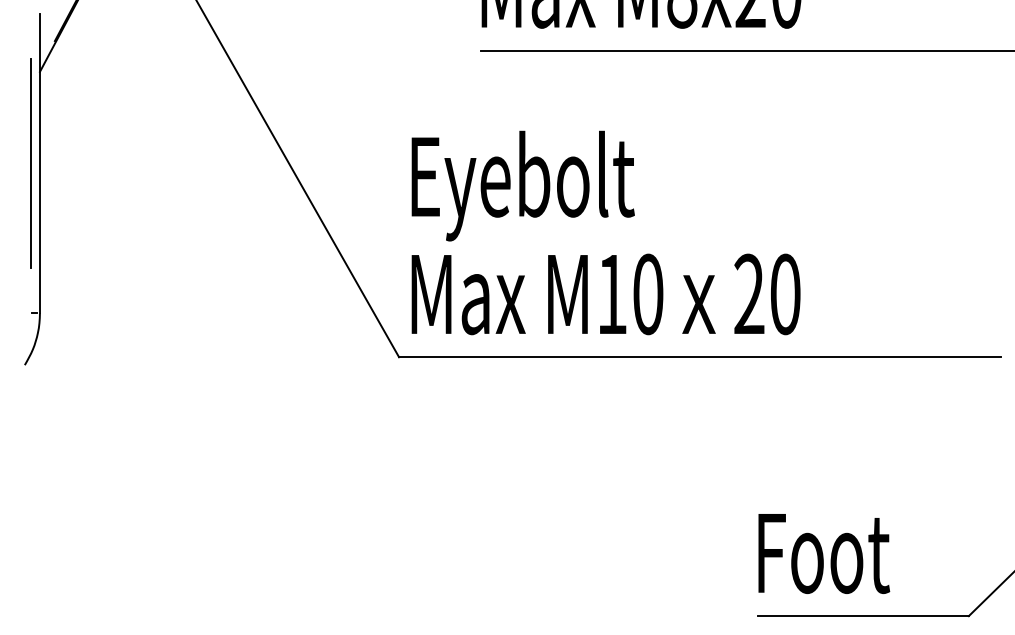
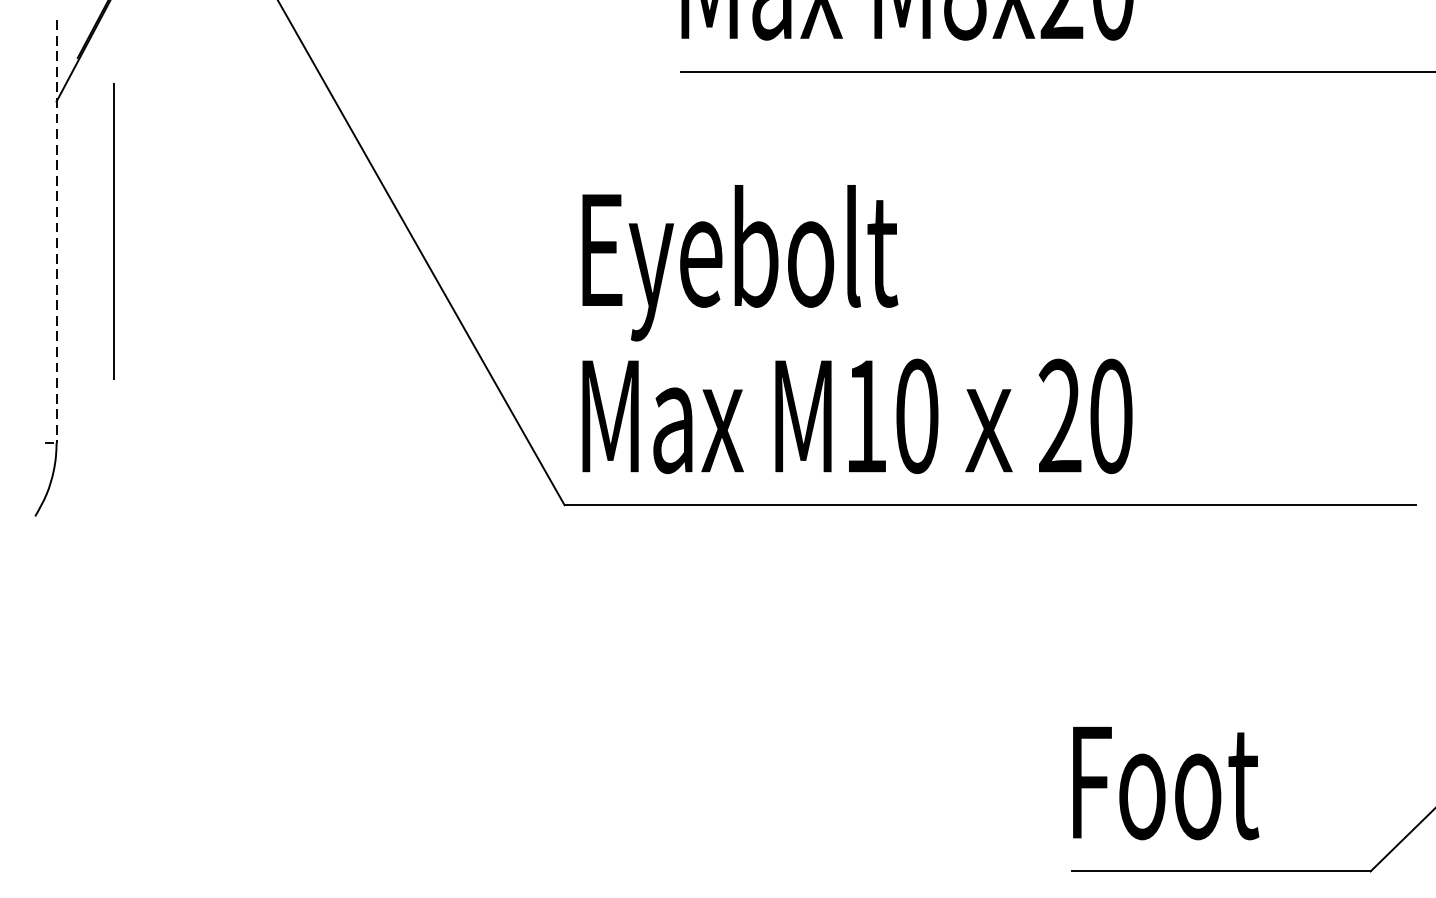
line: (30, 163) -> (113, 231), moved
line: (39, 164) -> (55, 232), solid -> dashed

